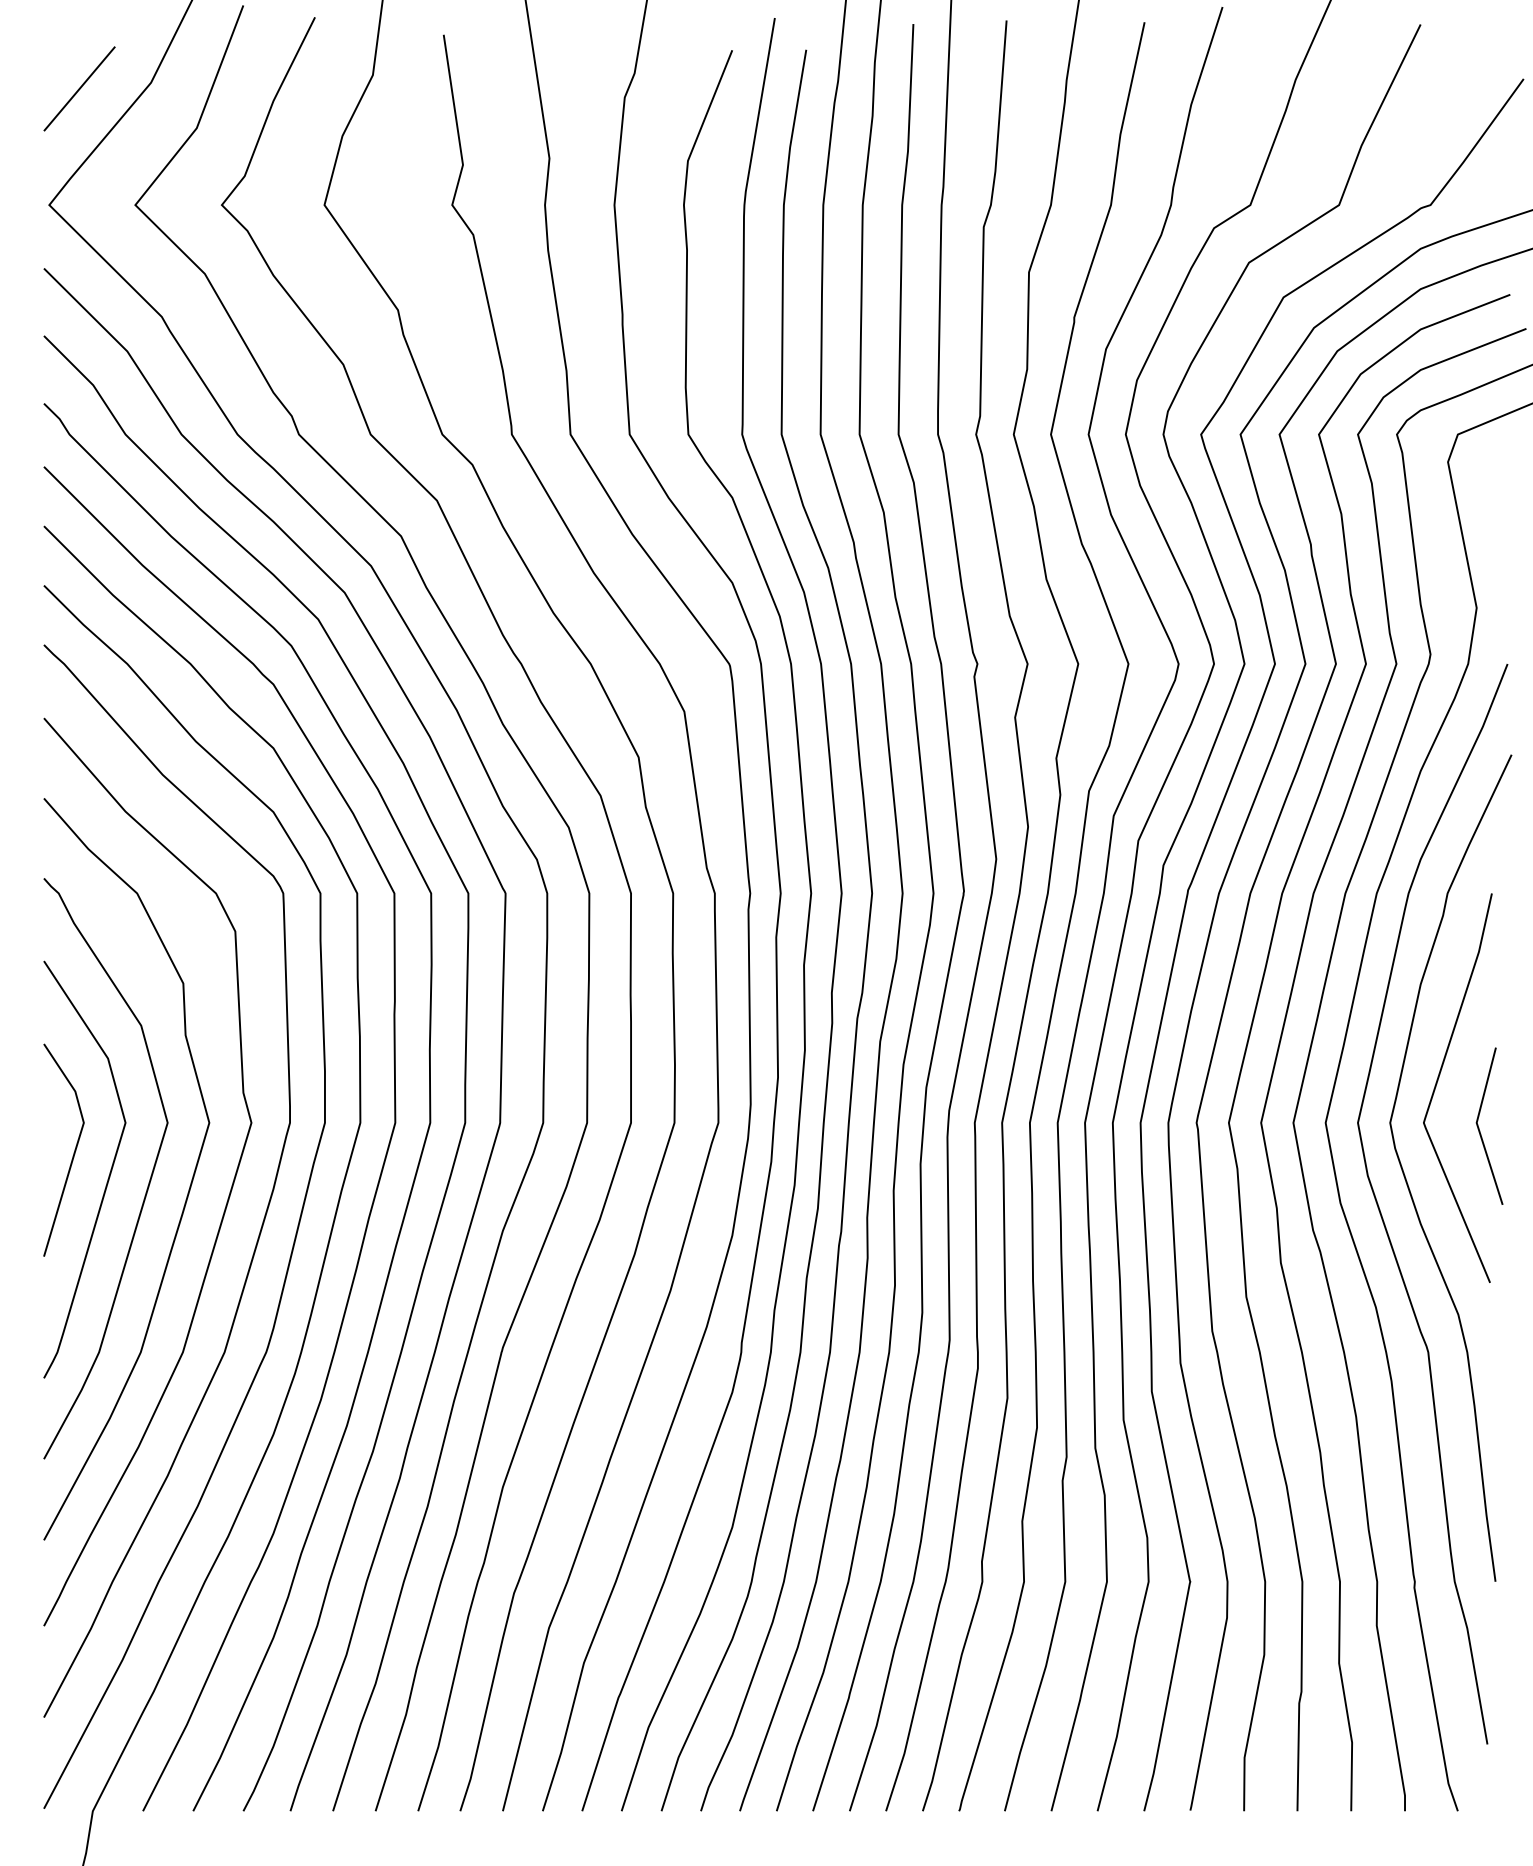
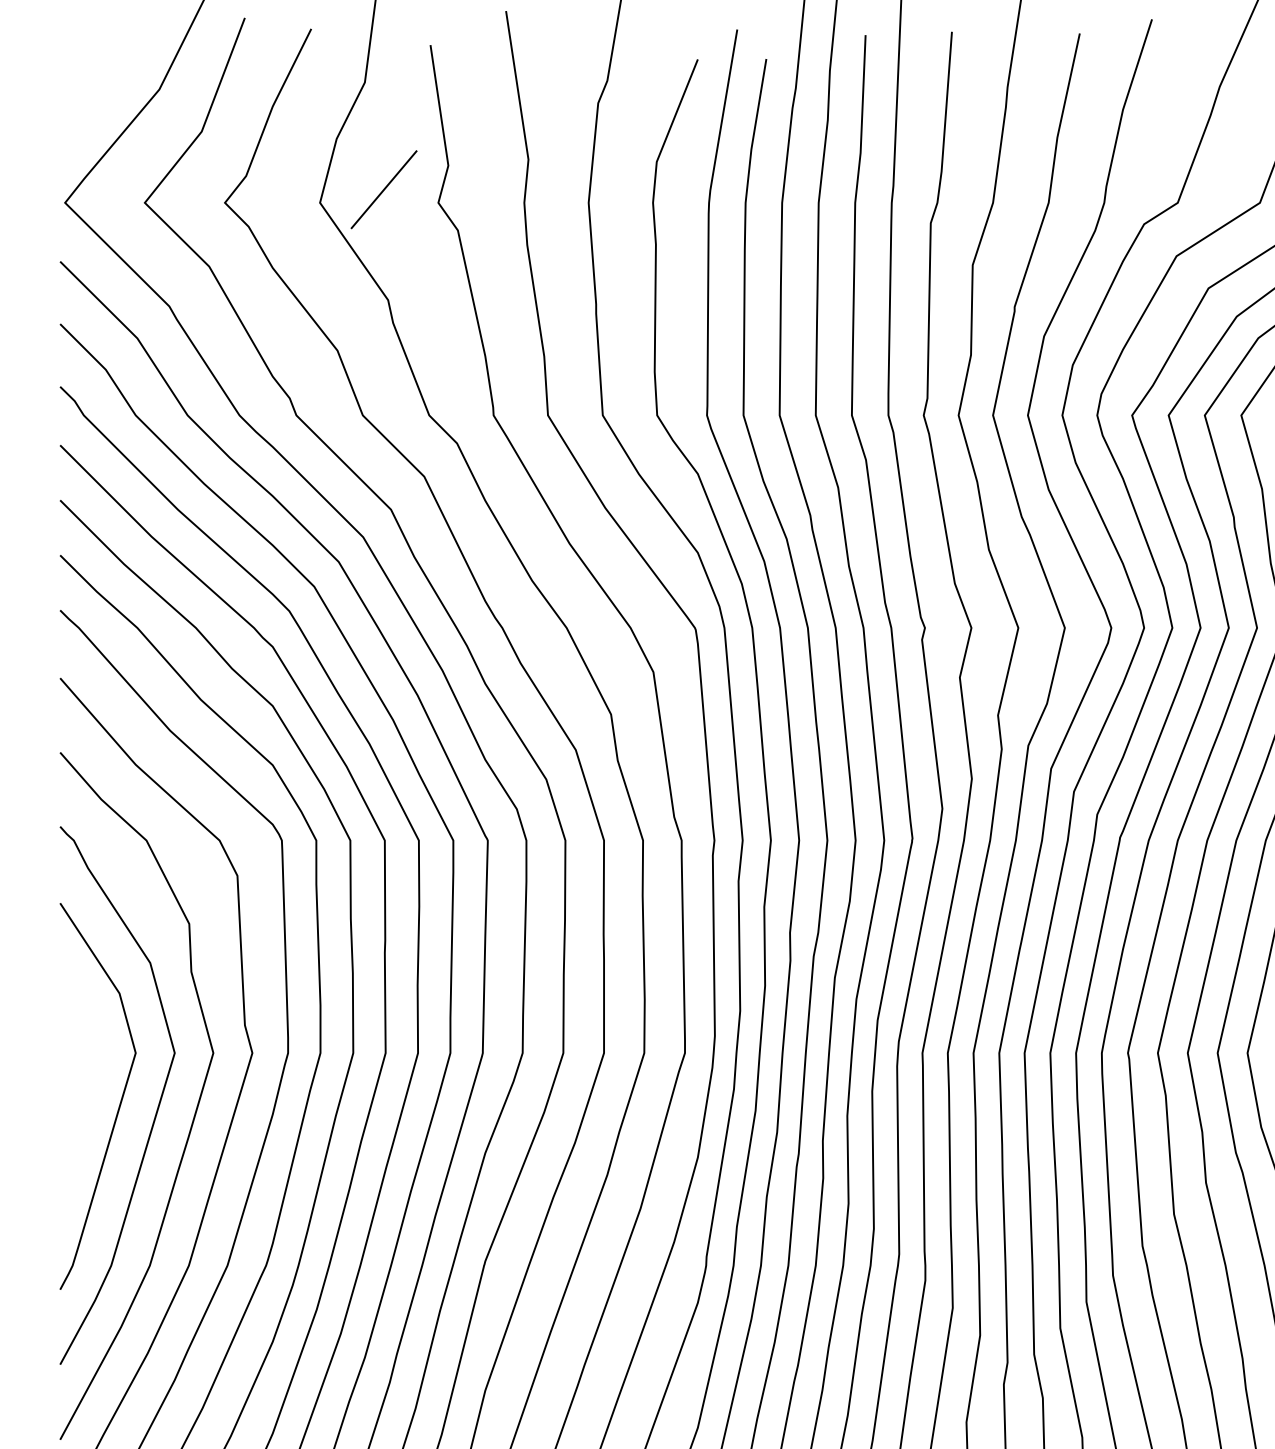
line: (79, 88) -> (383, 189), moved
line: (73, 1152) -> (87, 1080), removed

